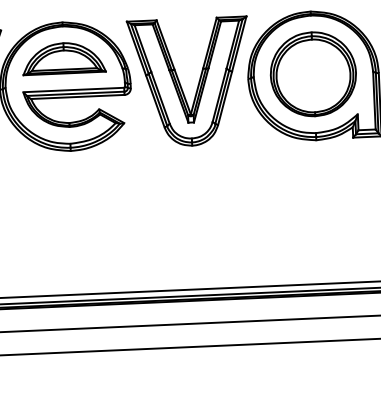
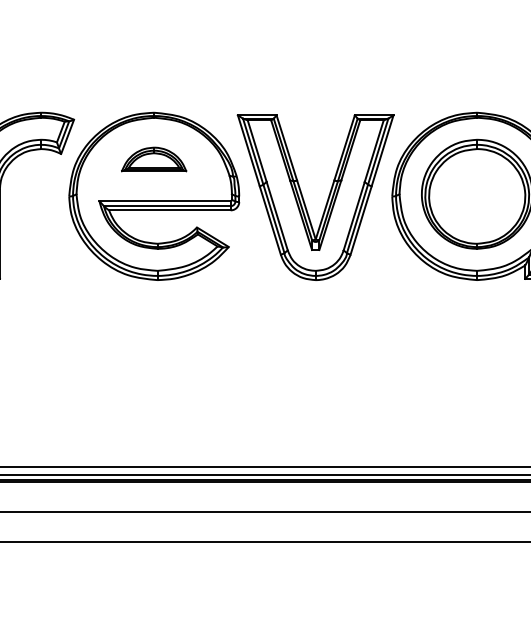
part: (63, 58) -> (153, 159), size x0.6

